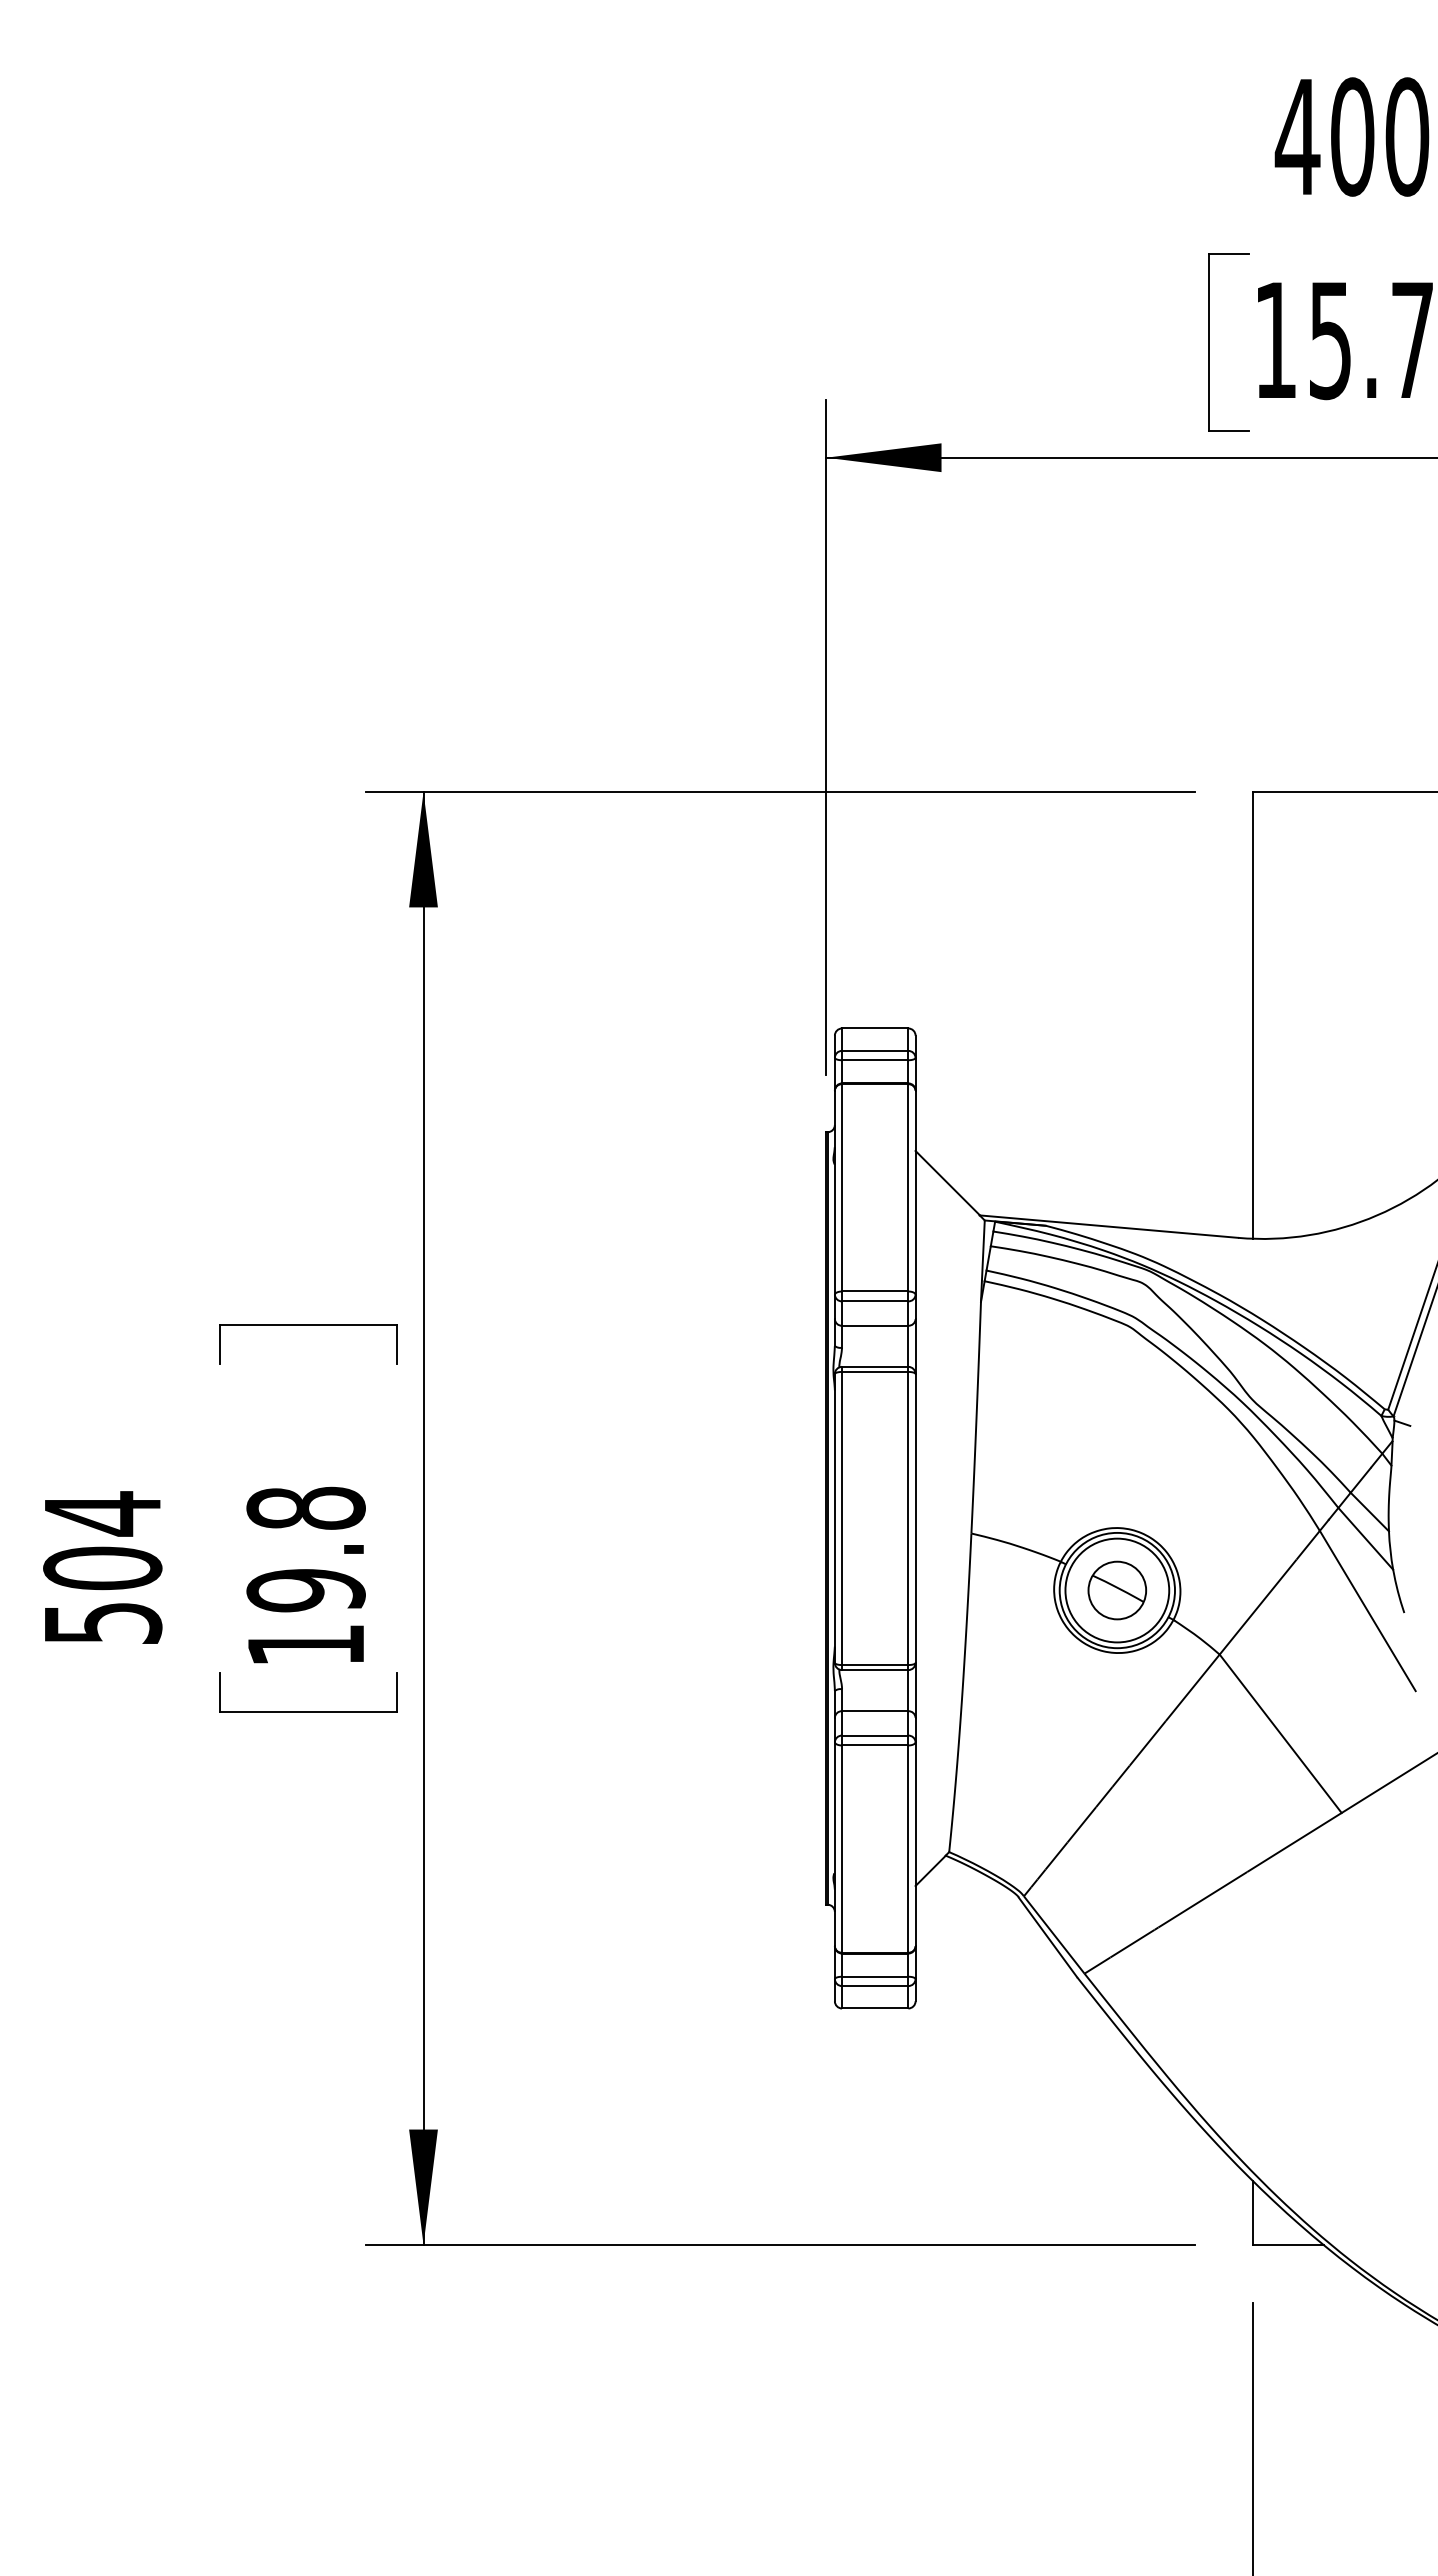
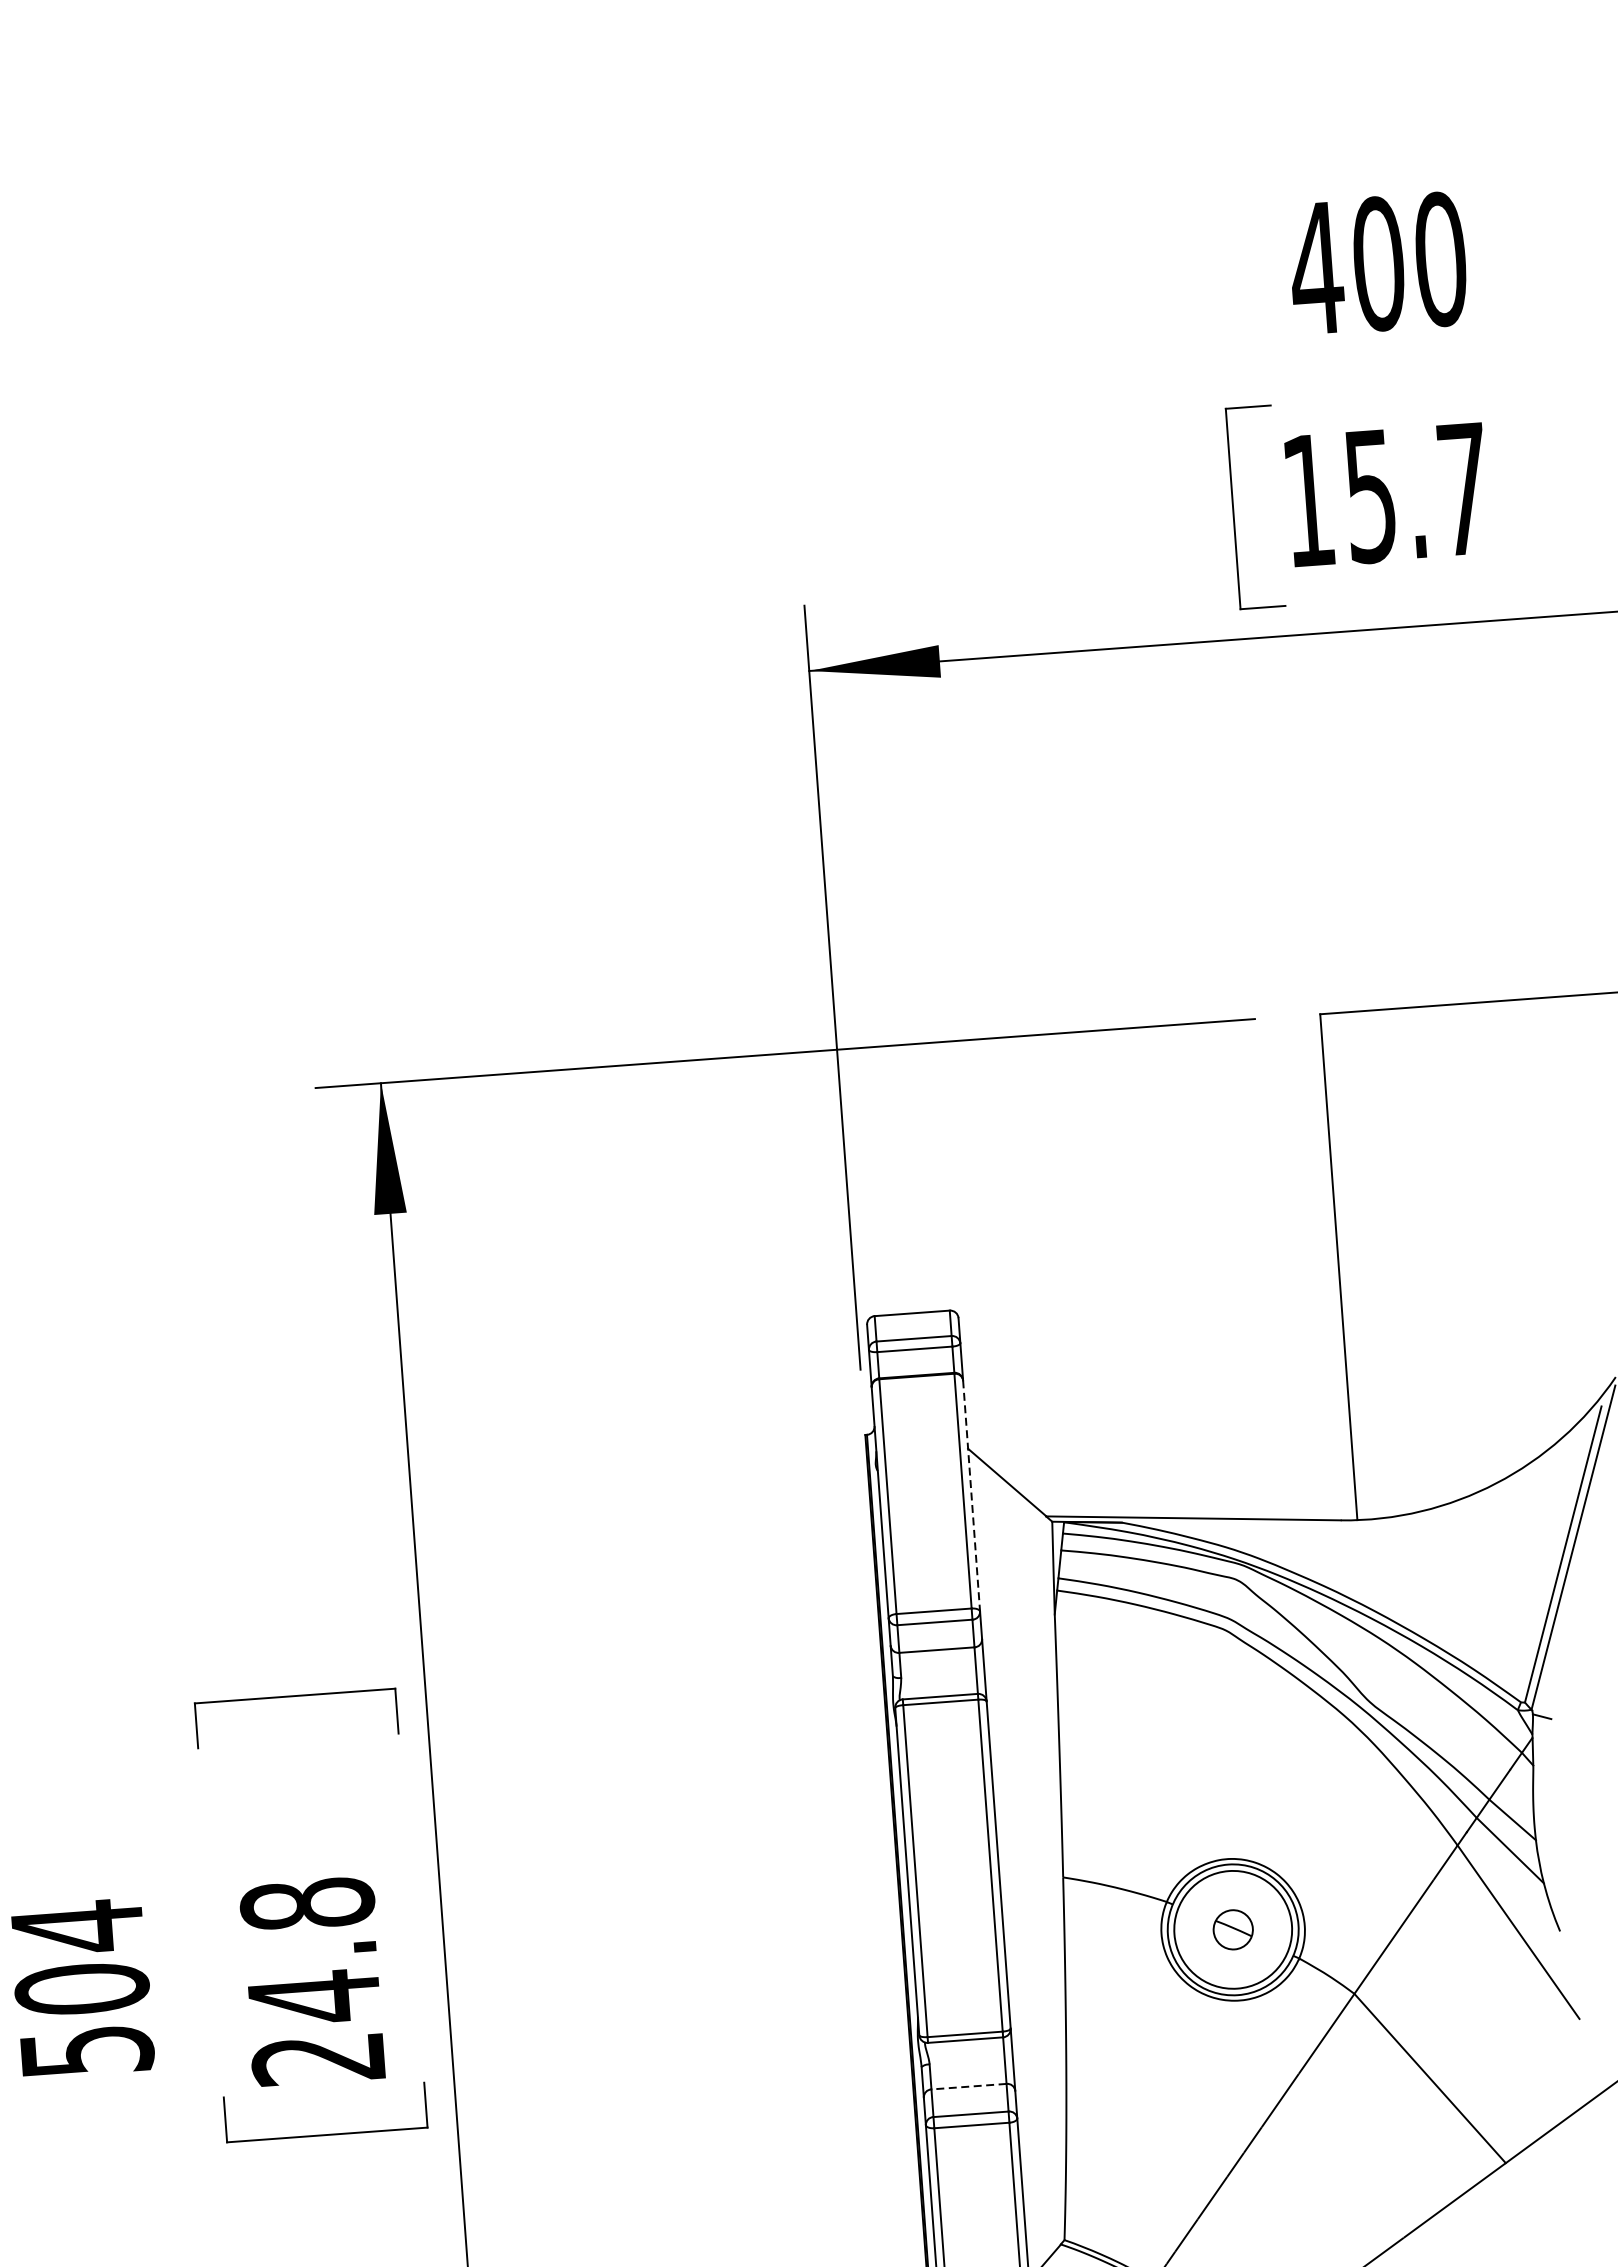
line: (915, 1193) -> (971, 1496), solid -> dashed
part: (1117, 1590) -> (1233, 1929), size x0.6
text: (305, 1617) -> (315, 2027), 19.8 -> 24.8
line: (874, 1711) -> (968, 2087), solid -> dashed

